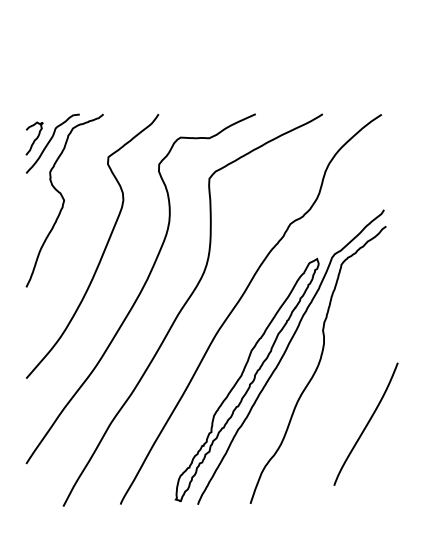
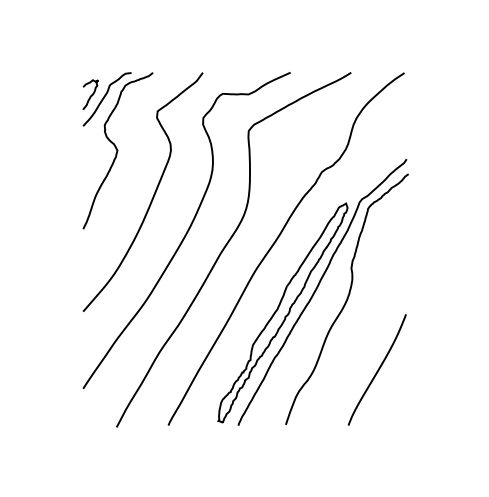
curve: (366, 423) -> (377, 369), moved

